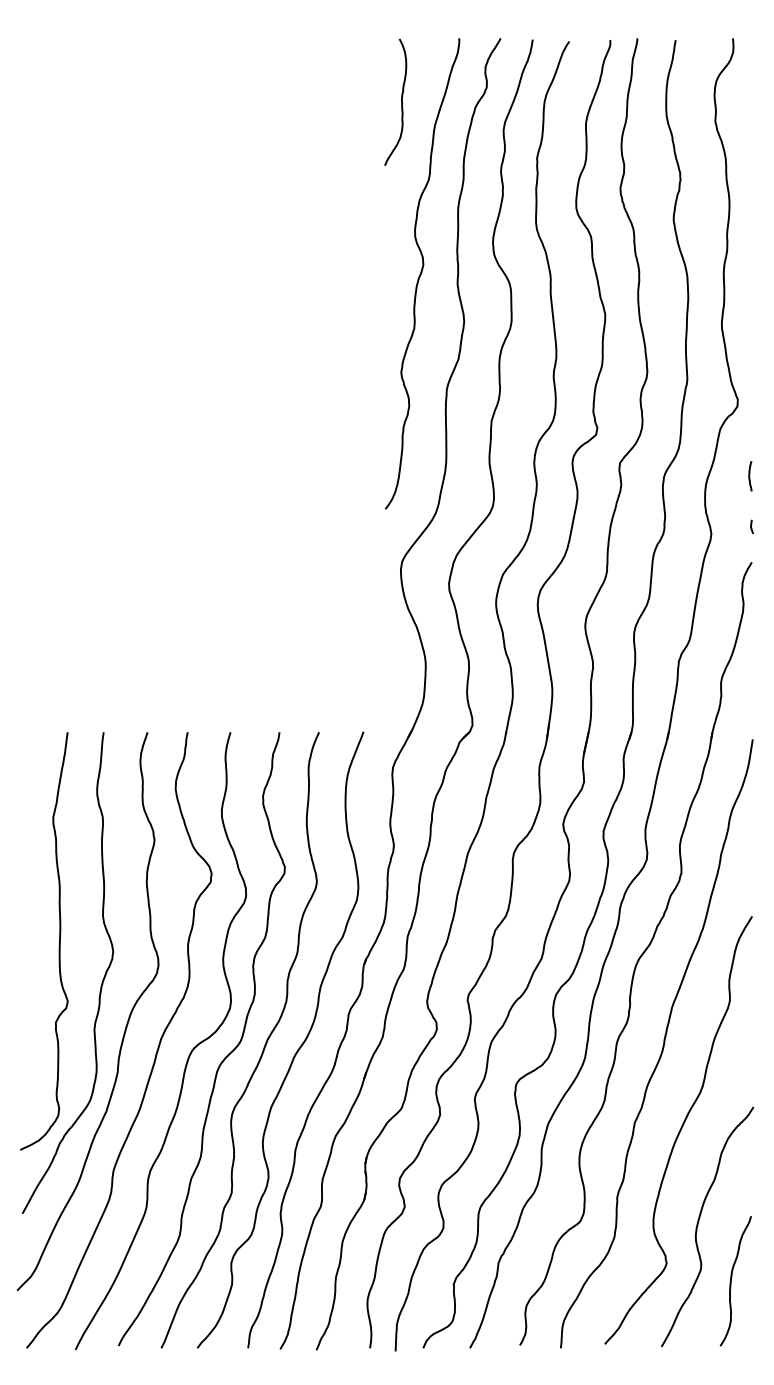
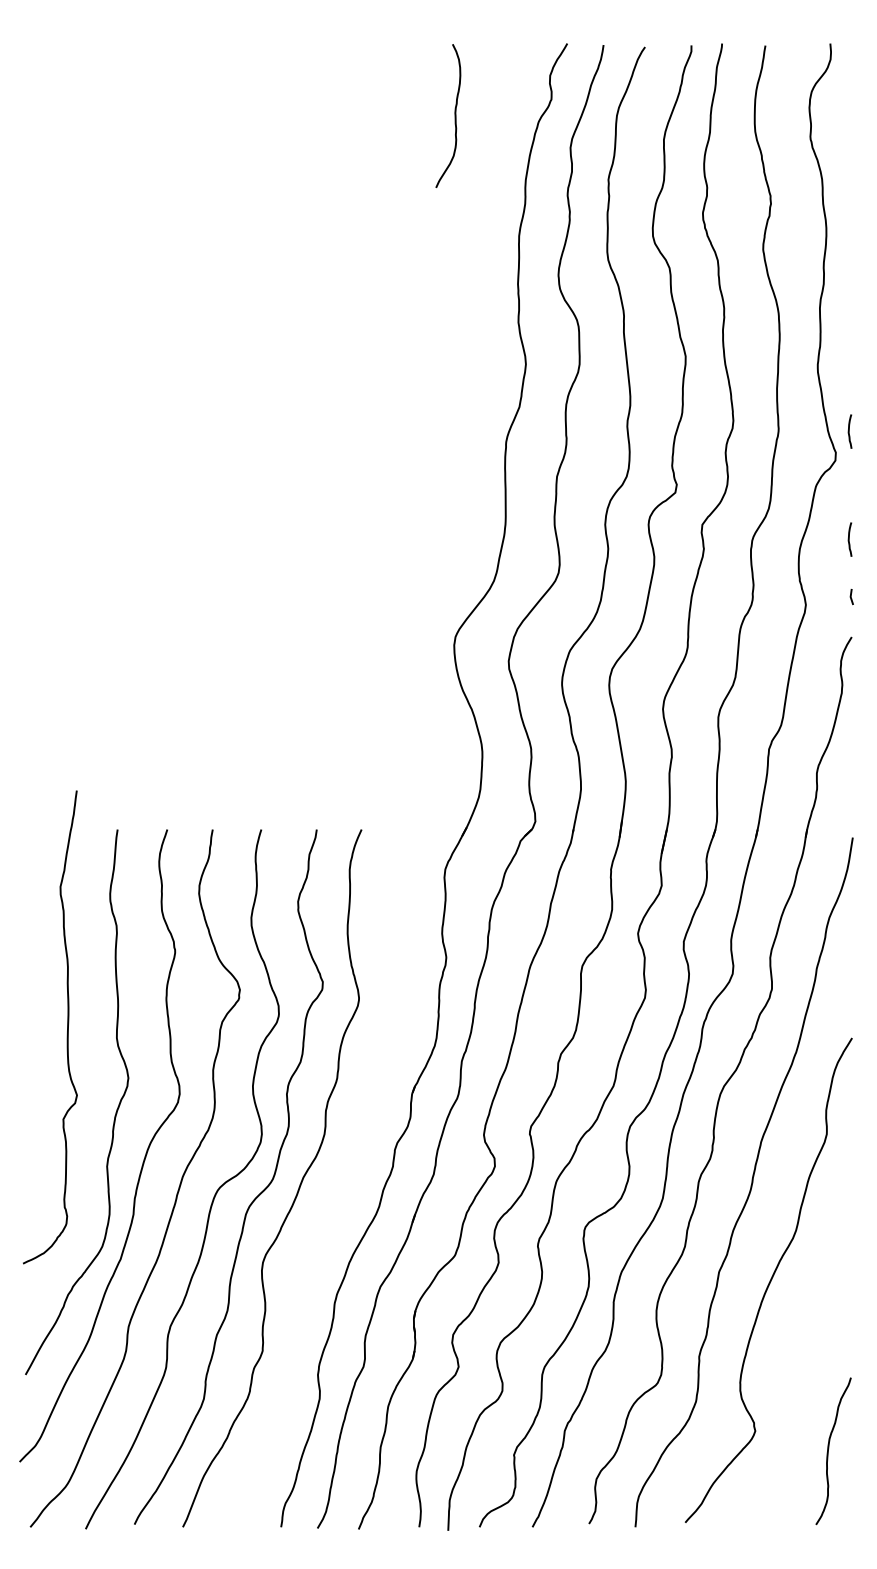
curve: (422, 273) -> (478, 309), removed
curve: (749, 380) -> (849, 431), added
curve: (59, 941) -> (67, 1027), moved
curve: (296, 1051) -> (335, 1191), removed
curve: (698, 1224) -> (791, 1387), removed

